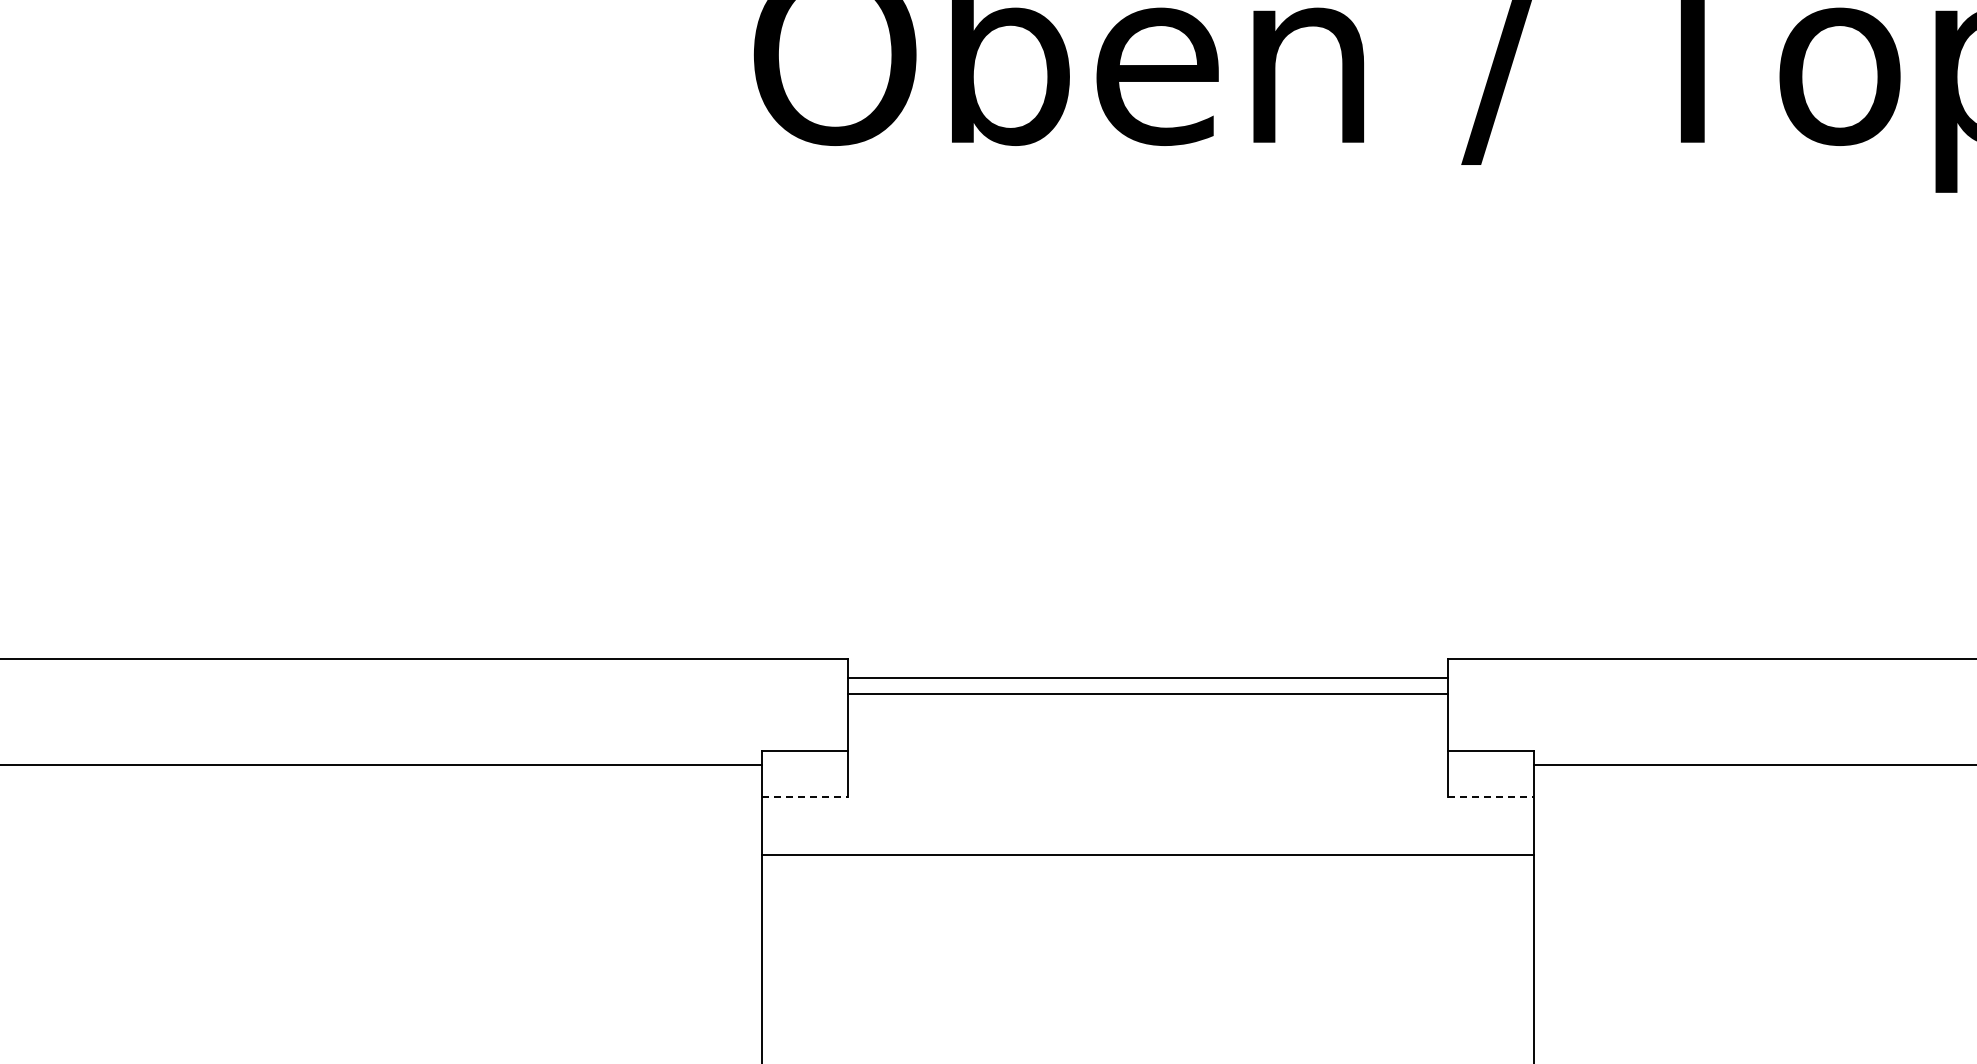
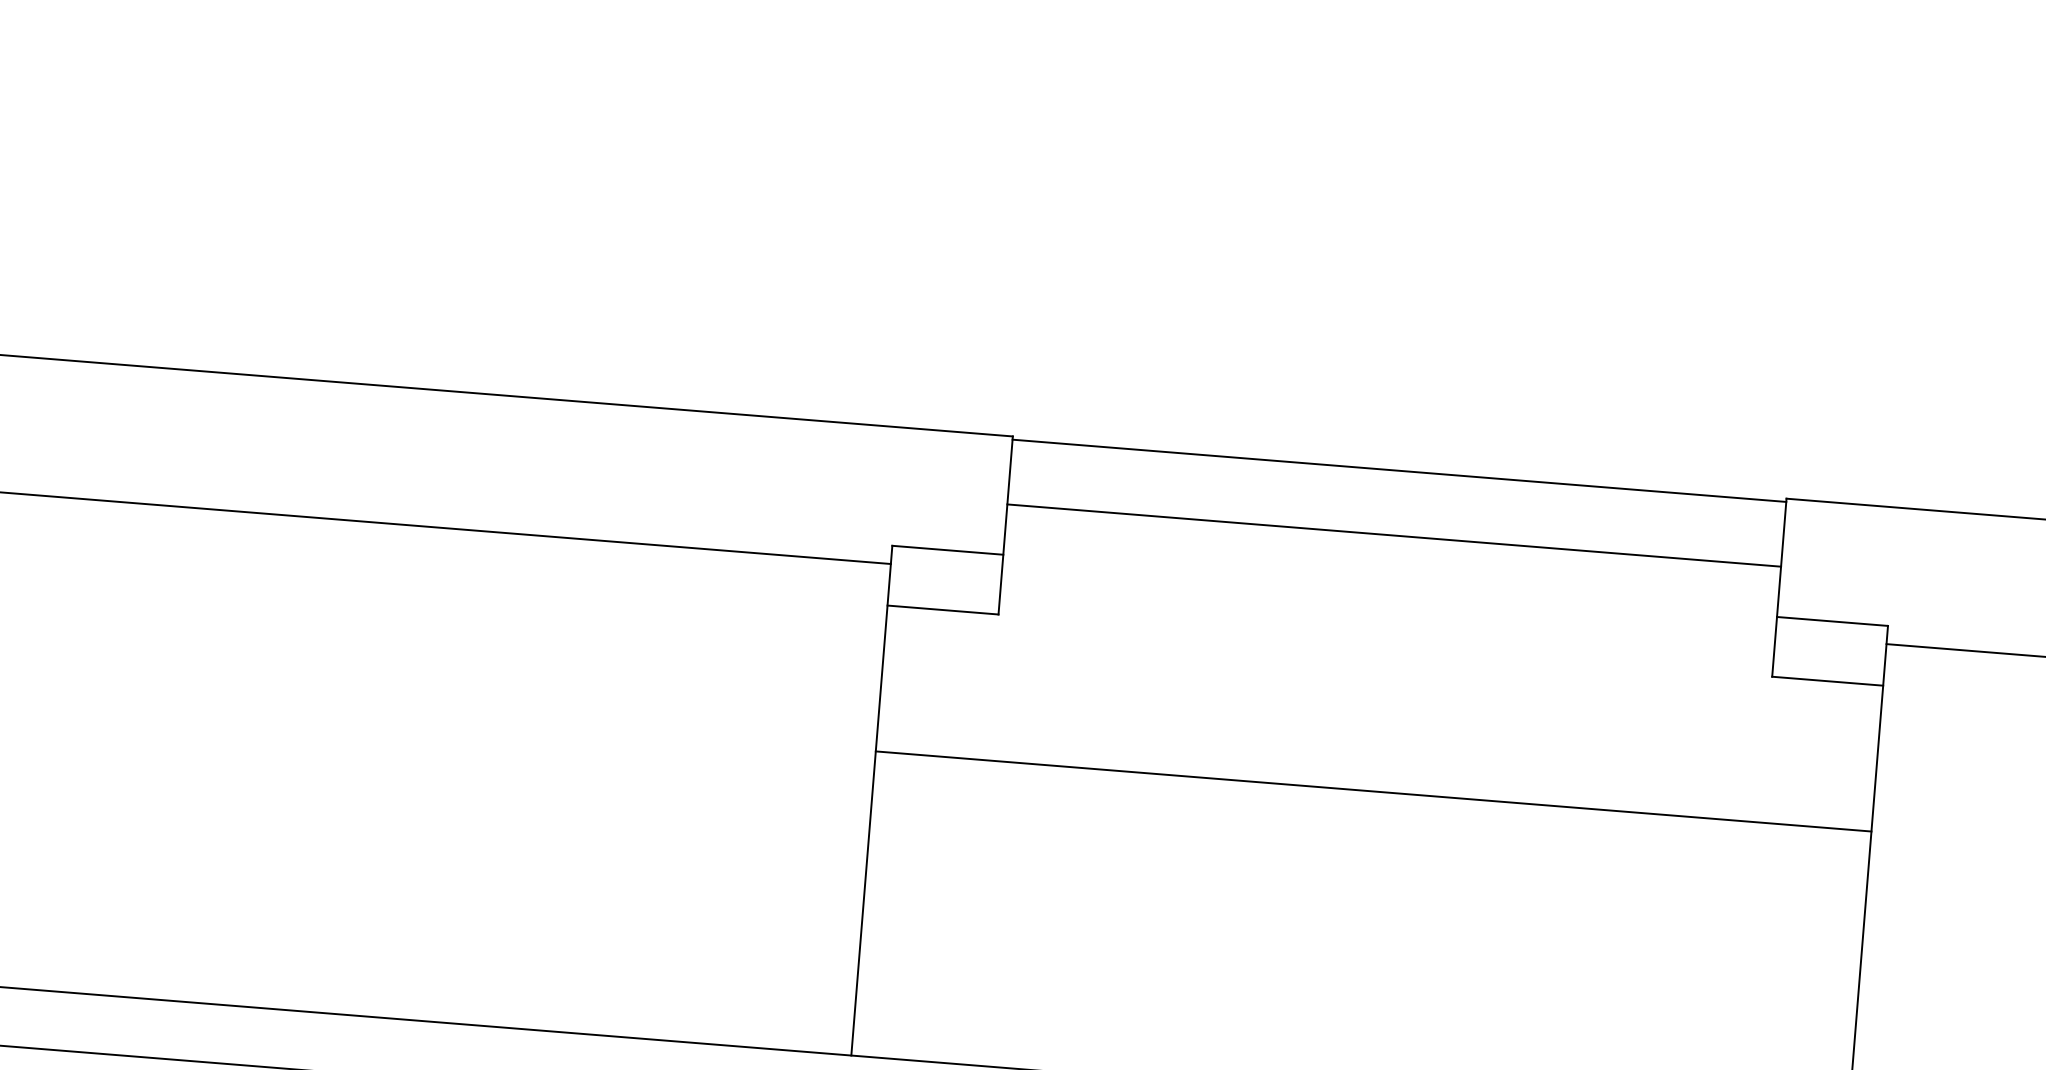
line: (1147, 677) -> (1393, 534), moved
line: (1147, 693) -> (1398, 470), moved
line: (805, 797) -> (943, 610), dashed -> solid
line: (1491, 797) -> (1828, 681), dashed -> solid
line: (1147, 855) -> (1372, 791), moved

